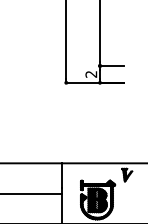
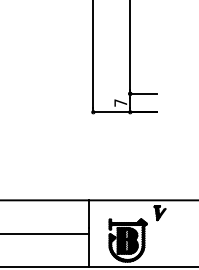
text: (91, 73) -> (120, 102), 2 -> 7

